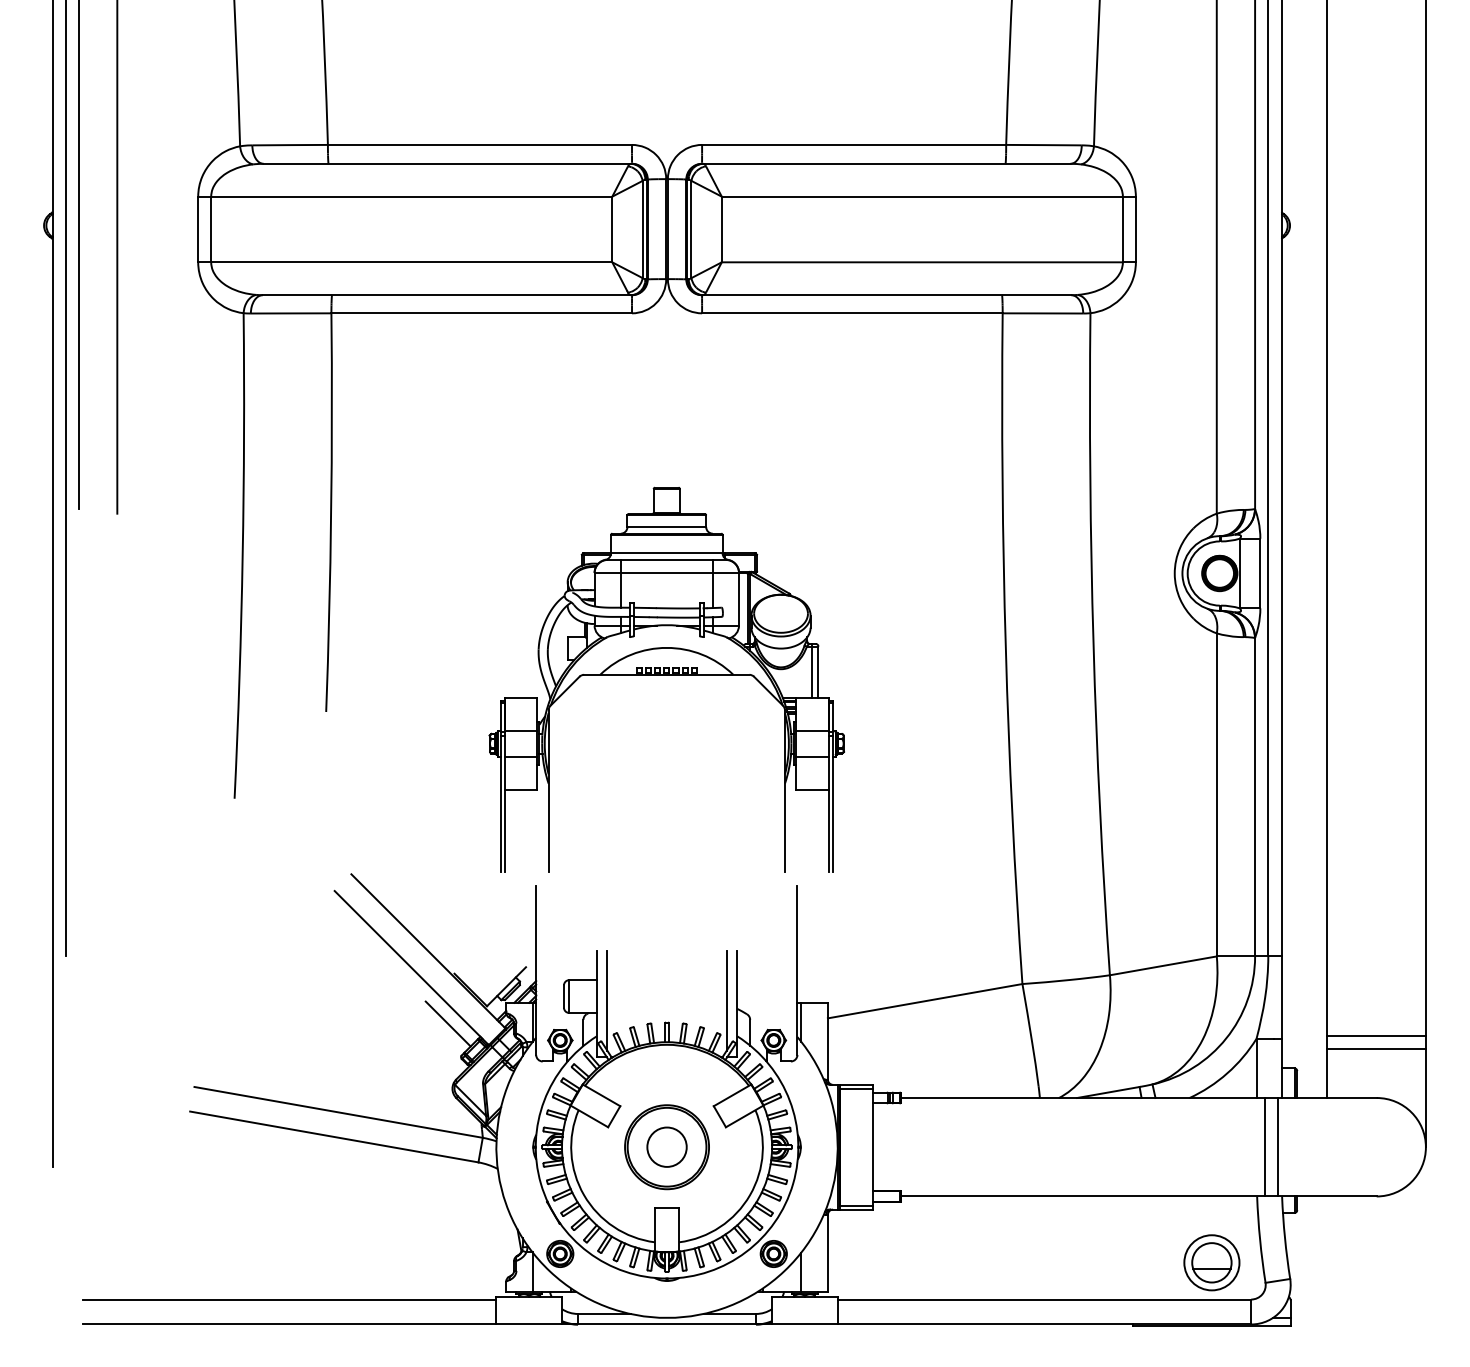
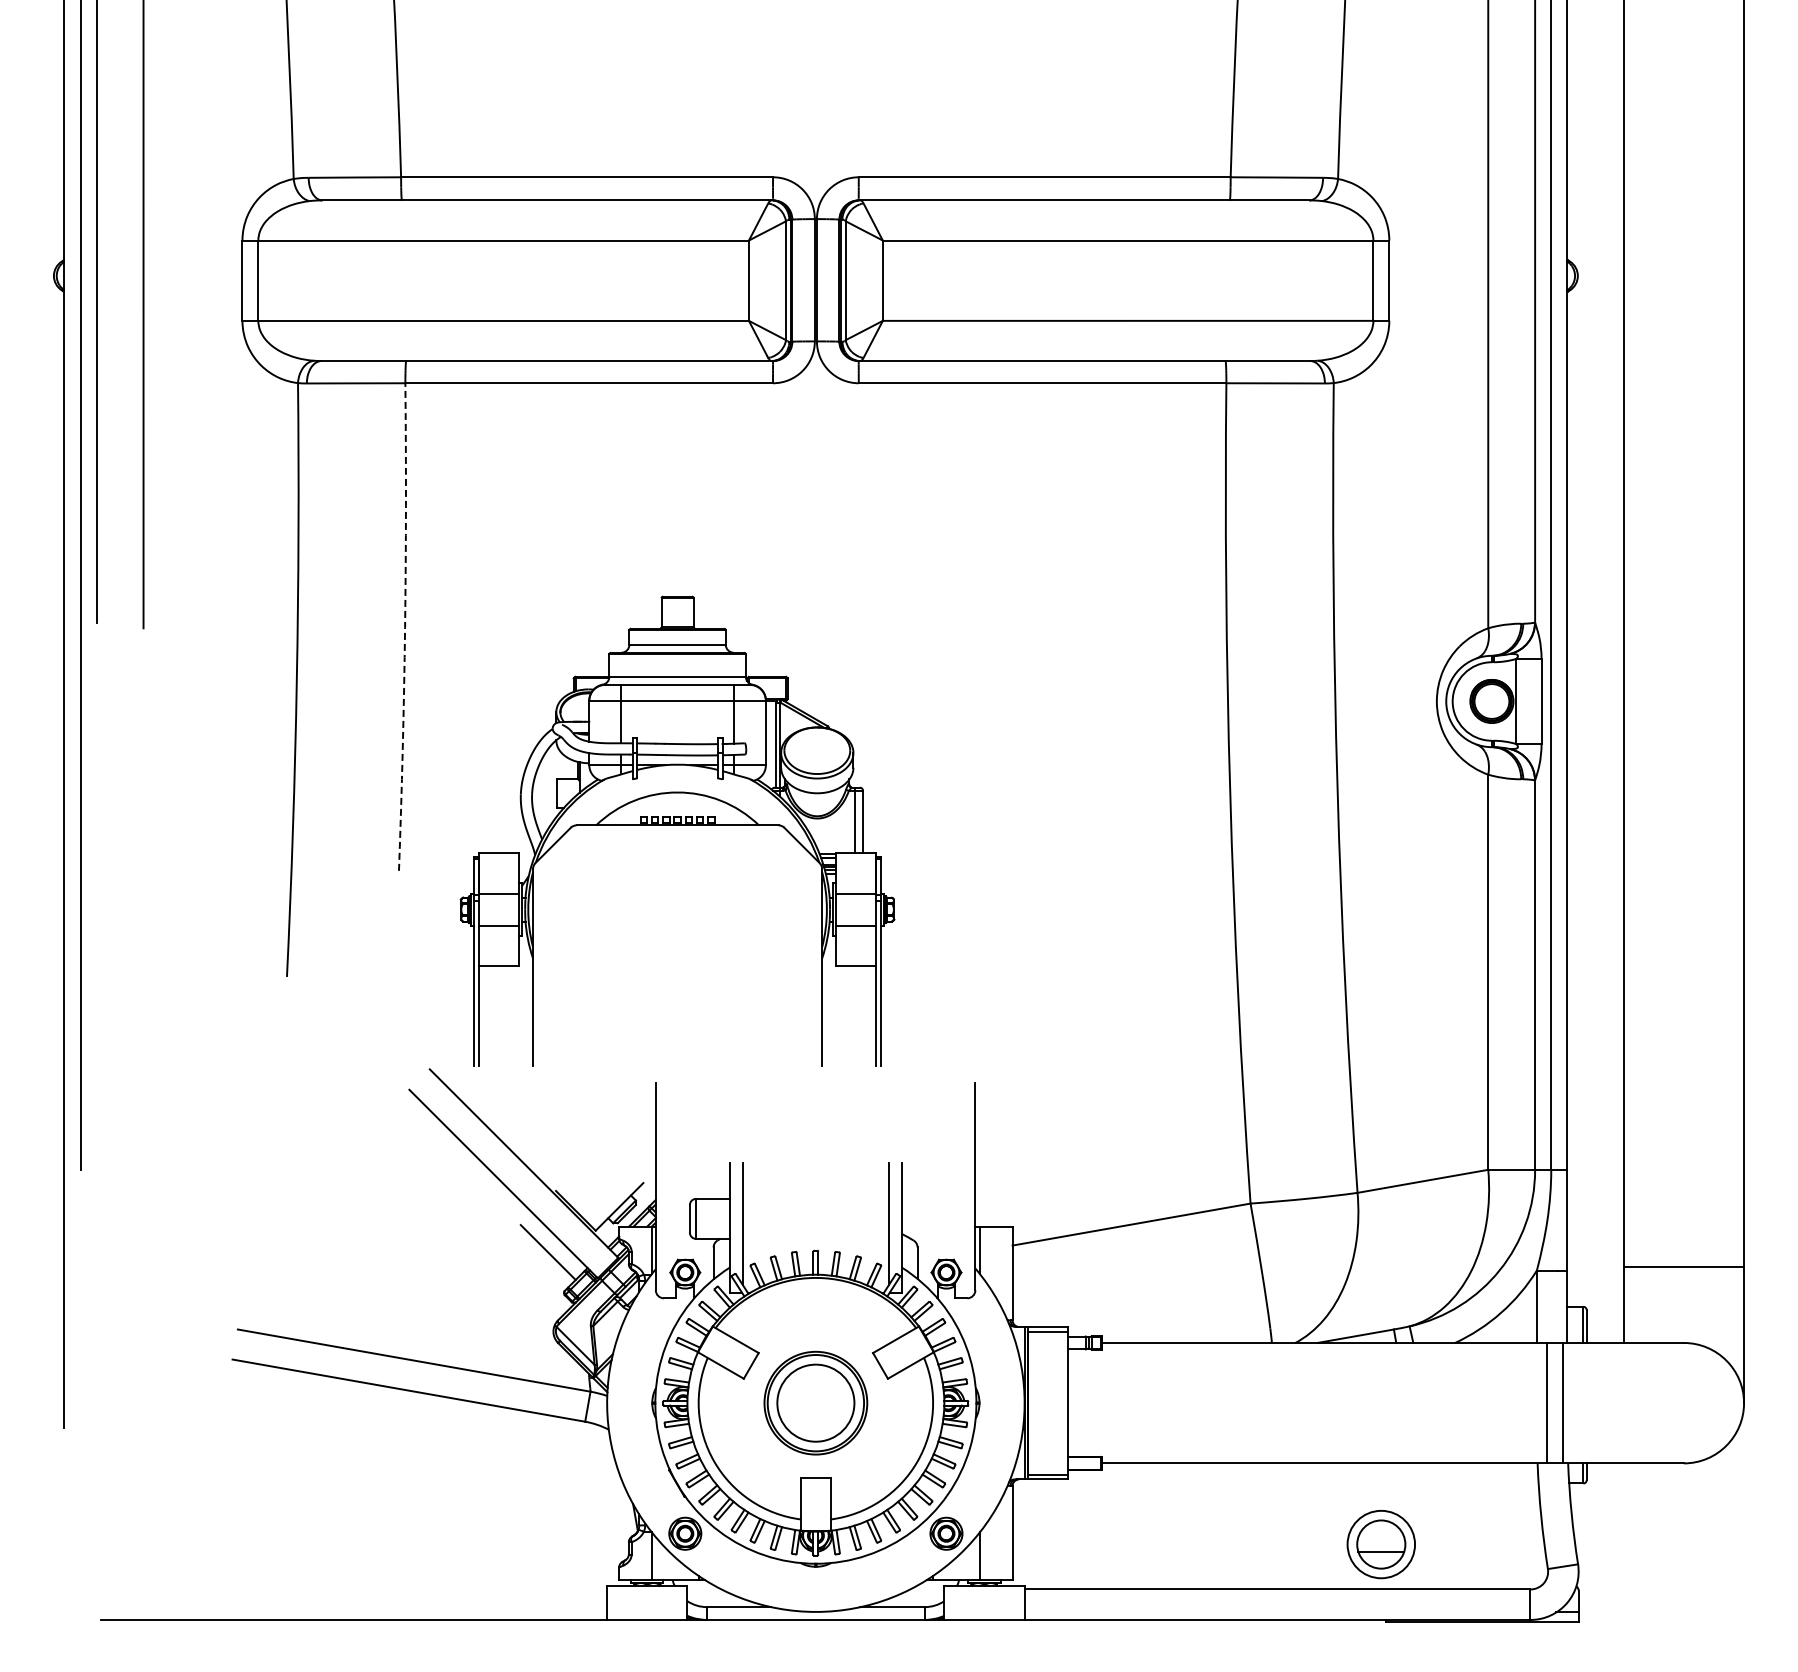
arc: (331, 513) -> (405, 627), solid -> dashed
part: (666, 679) -> (677, 830), moved
line: (1376, 1048) -> (1683, 1282), removed
circle: (666, 1147) -> (815, 1403), size x1.6
part: (1211, 1262) -> (1380, 1544), moved
line: (289, 1299) -> (354, 1589), removed

